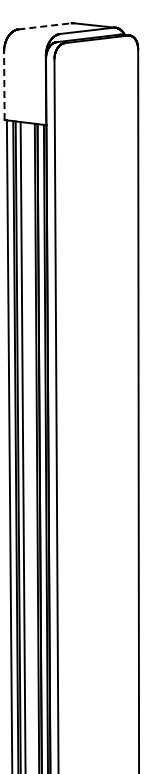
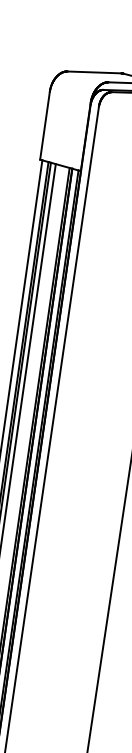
line: (44, 26) -> (93, 72), dashed -> solid
line: (4, 85) -> (45, 125), dashed -> solid

